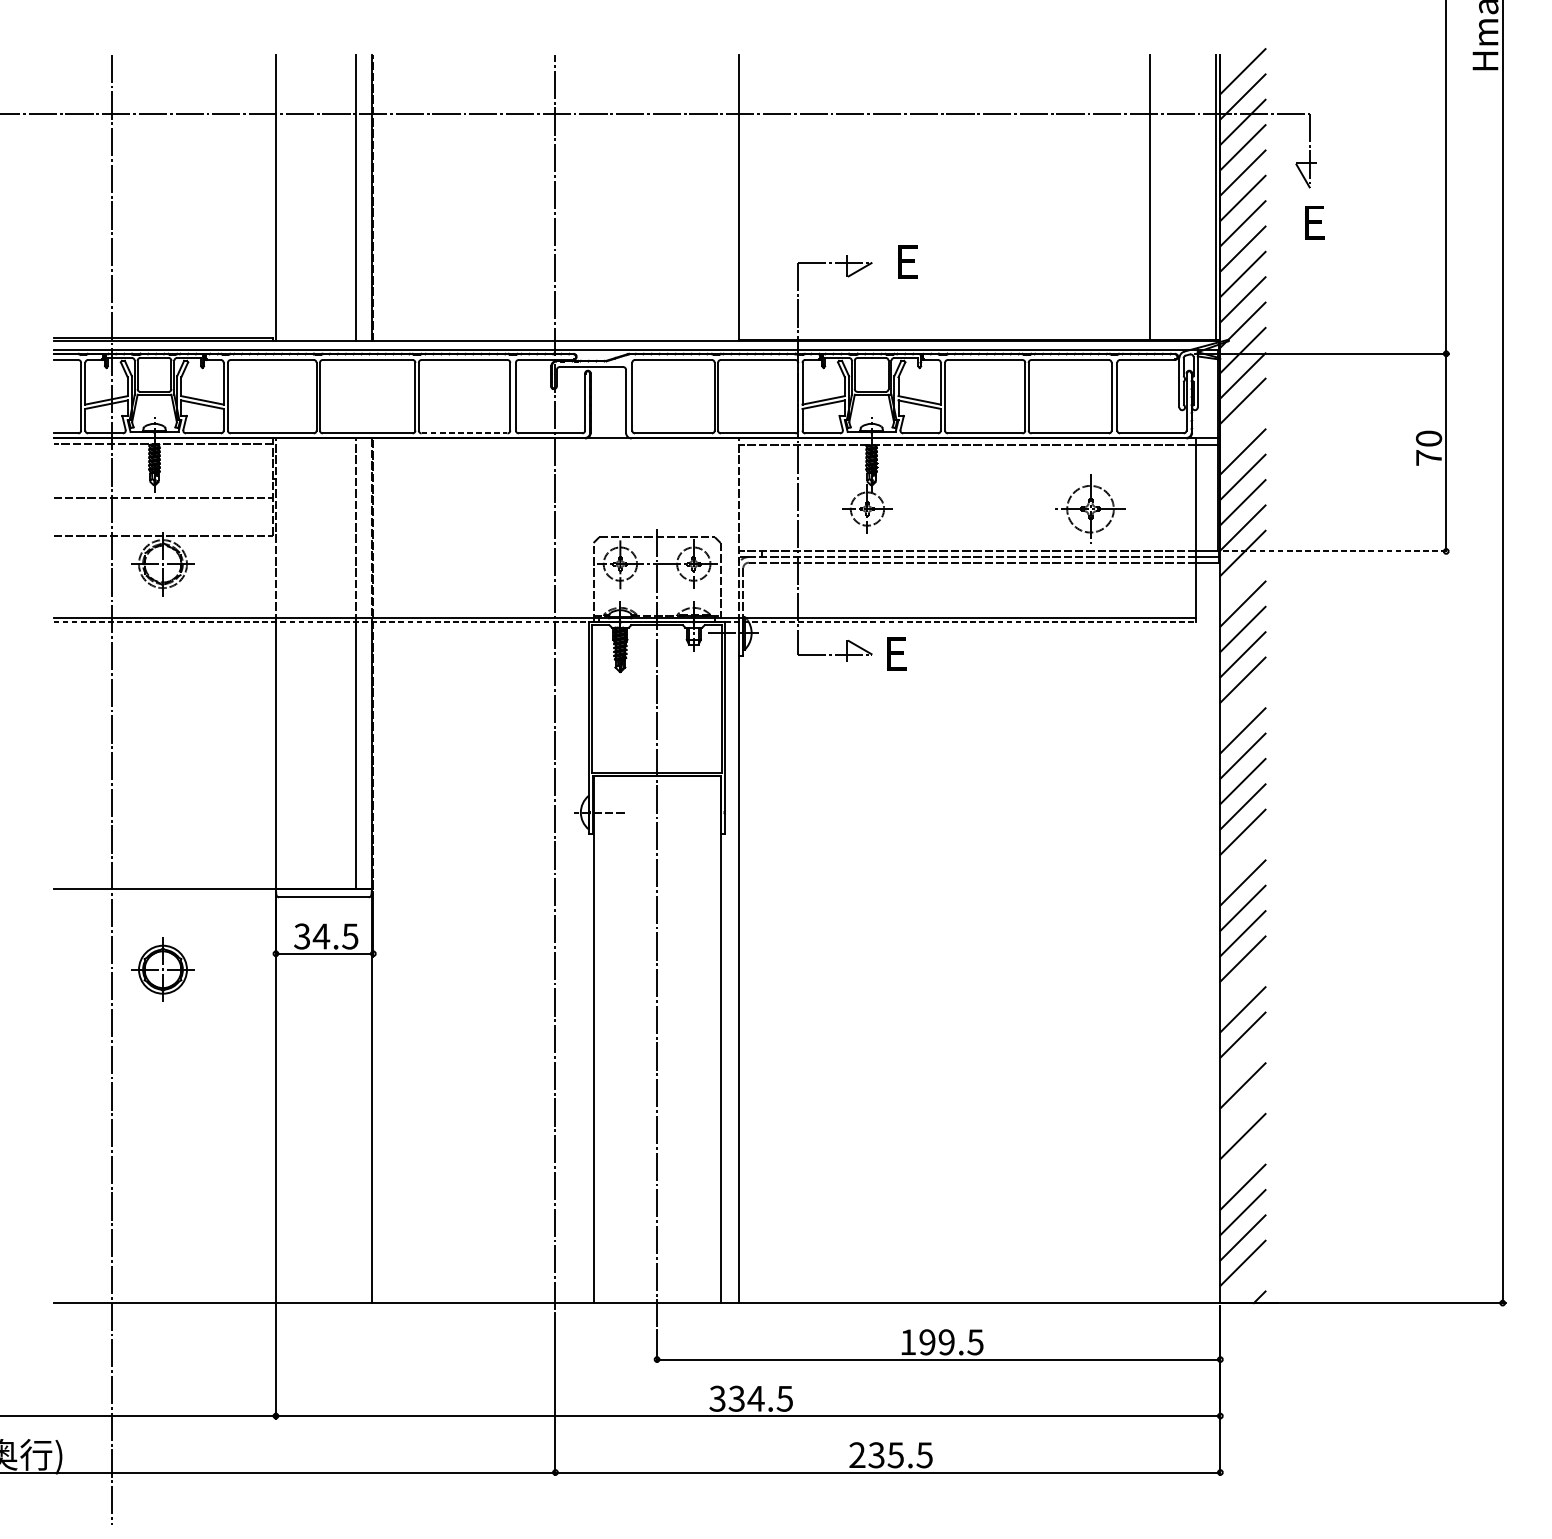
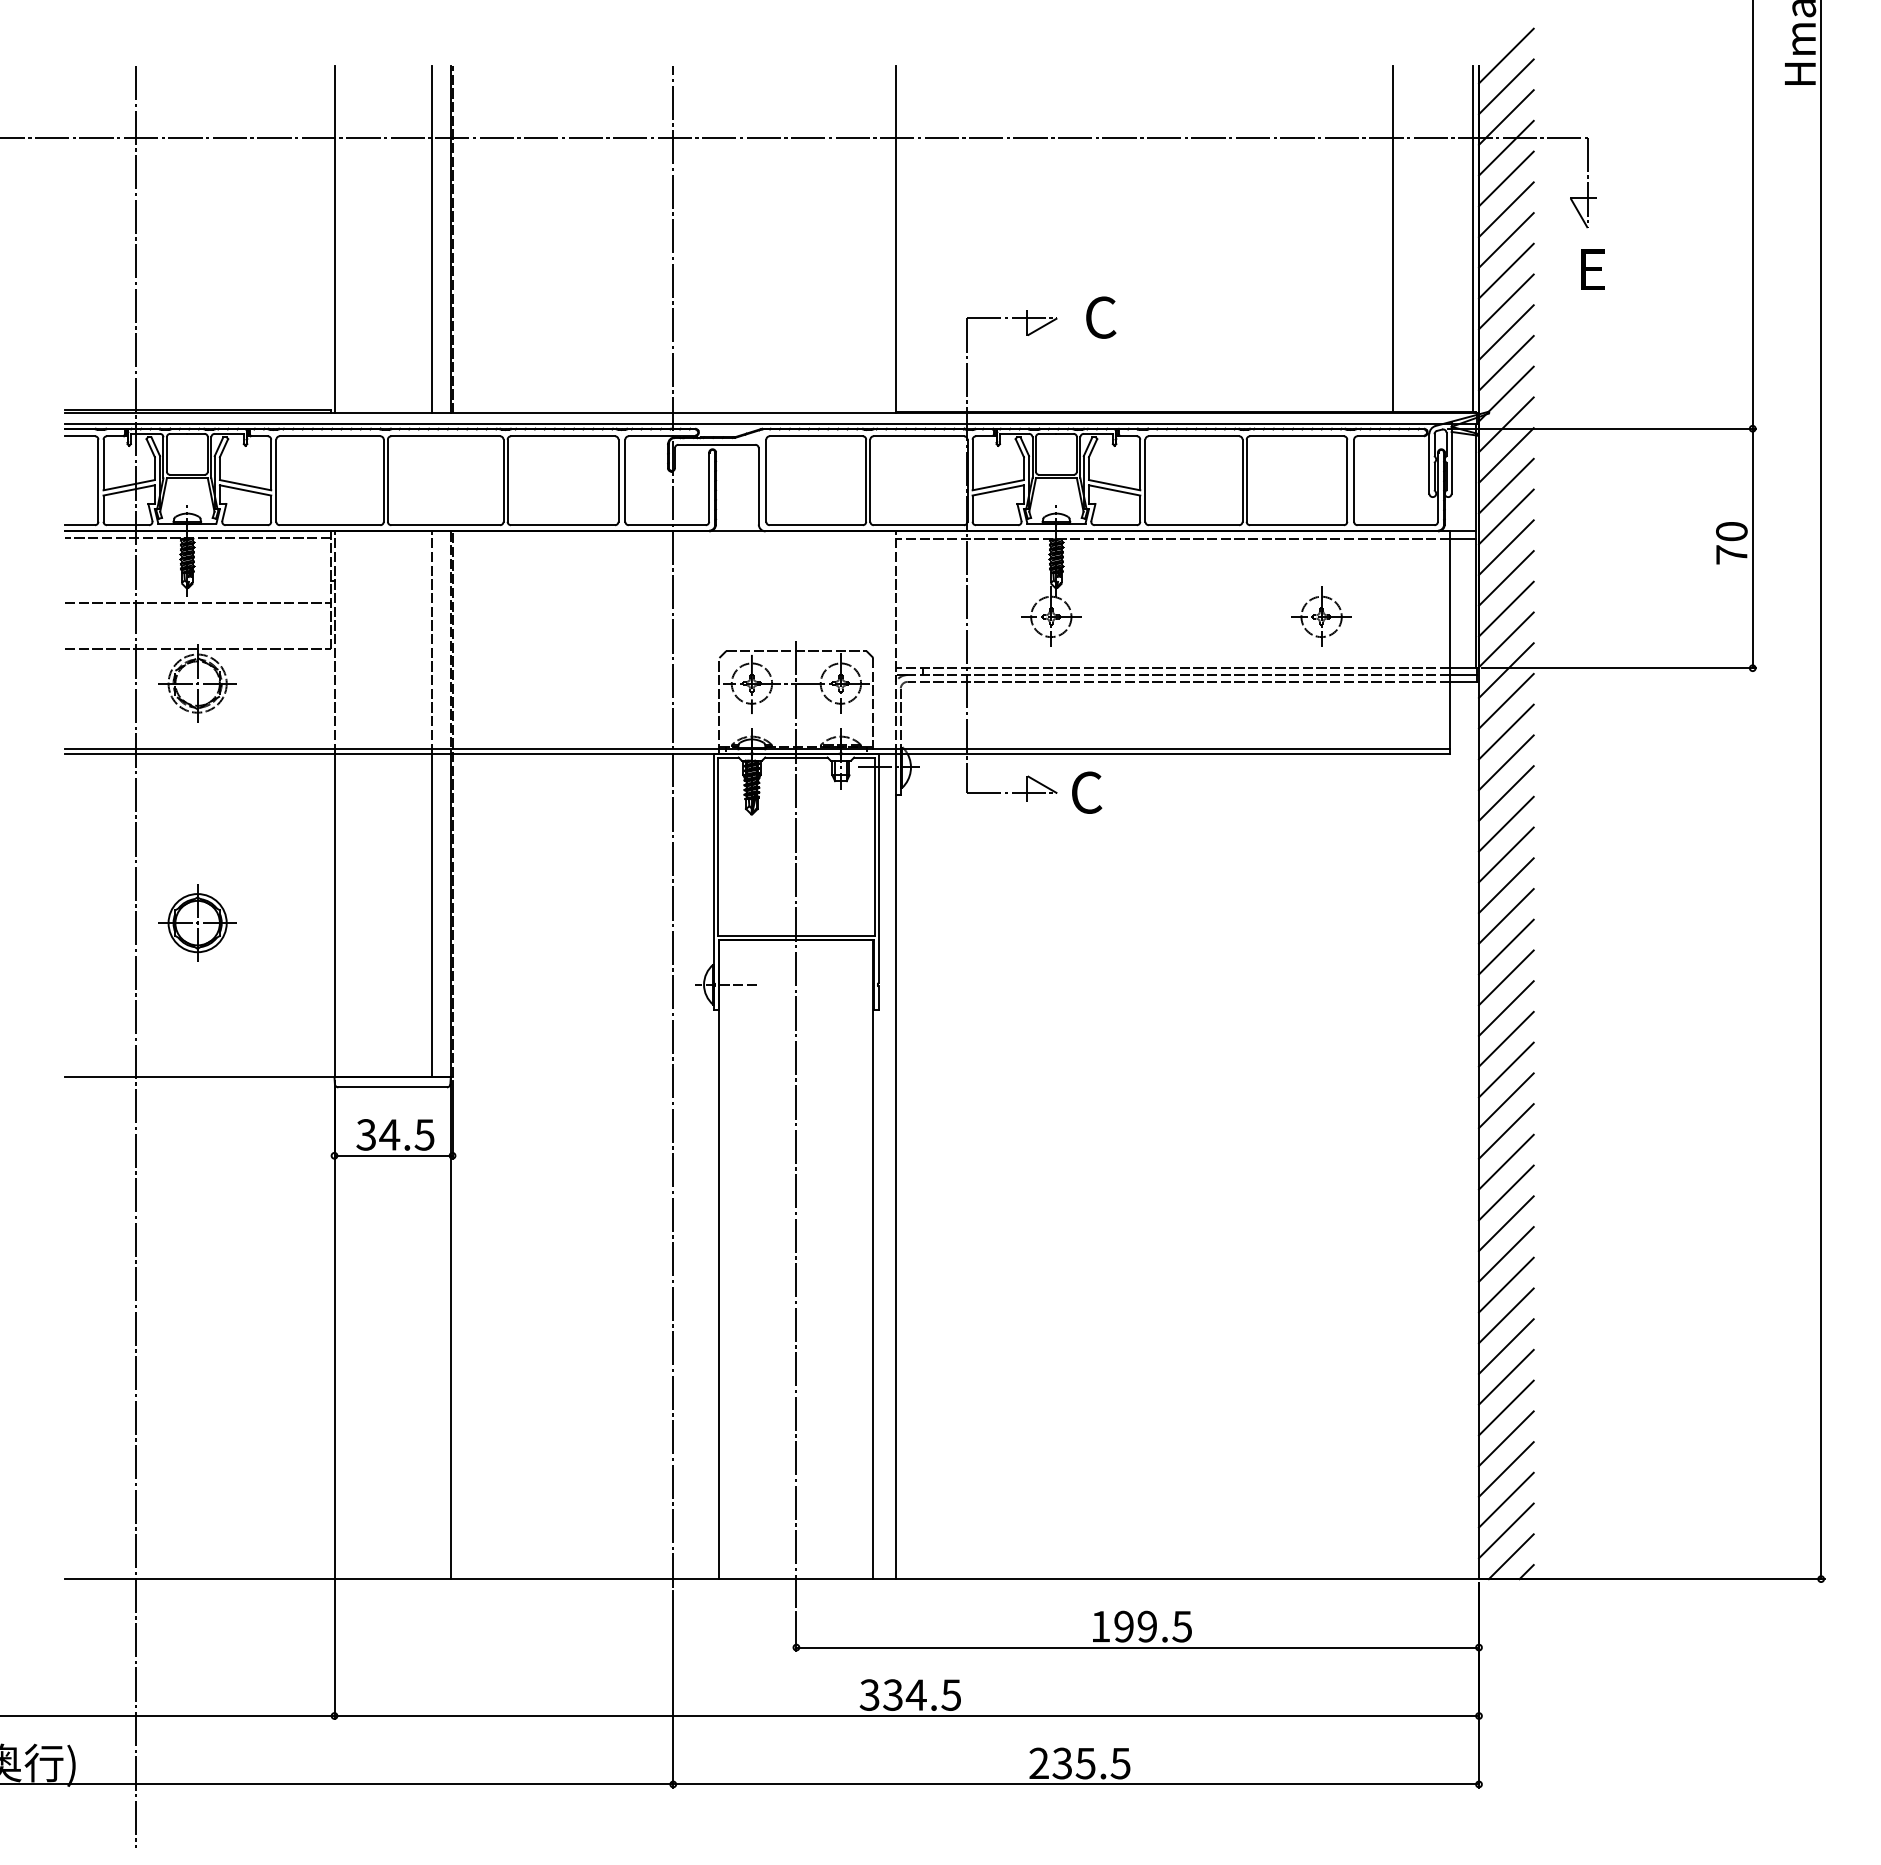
line: (1243, 45) -> (1506, 55), added
text: (908, 262) -> (1101, 317), E -> C
line: (1243, 426) -> (1506, 516), added
line: (464, 433) -> (563, 525), dashed -> solid
part: (1090, 508) -> (1321, 616), size x0.71
line: (1336, 551) -> (1619, 668), dashed -> solid
line: (1243, 578) -> (1506, 700), added
line: (624, 621) -> (757, 753), dashed -> solid
text: (897, 653) -> (1087, 792), E -> C
line: (1243, 705) -> (1506, 854), added
line: (1243, 856) -> (1506, 1038), added
part: (162, 969) -> (197, 922), moved
line: (1243, 984) -> (1506, 1192), added
line: (1243, 1059) -> (1506, 1284), added
line: (1243, 1111) -> (1506, 1346), added
line: (1243, 1161) -> (1506, 1407), added
line: (1246, 1284) -> (1510, 1556), added

